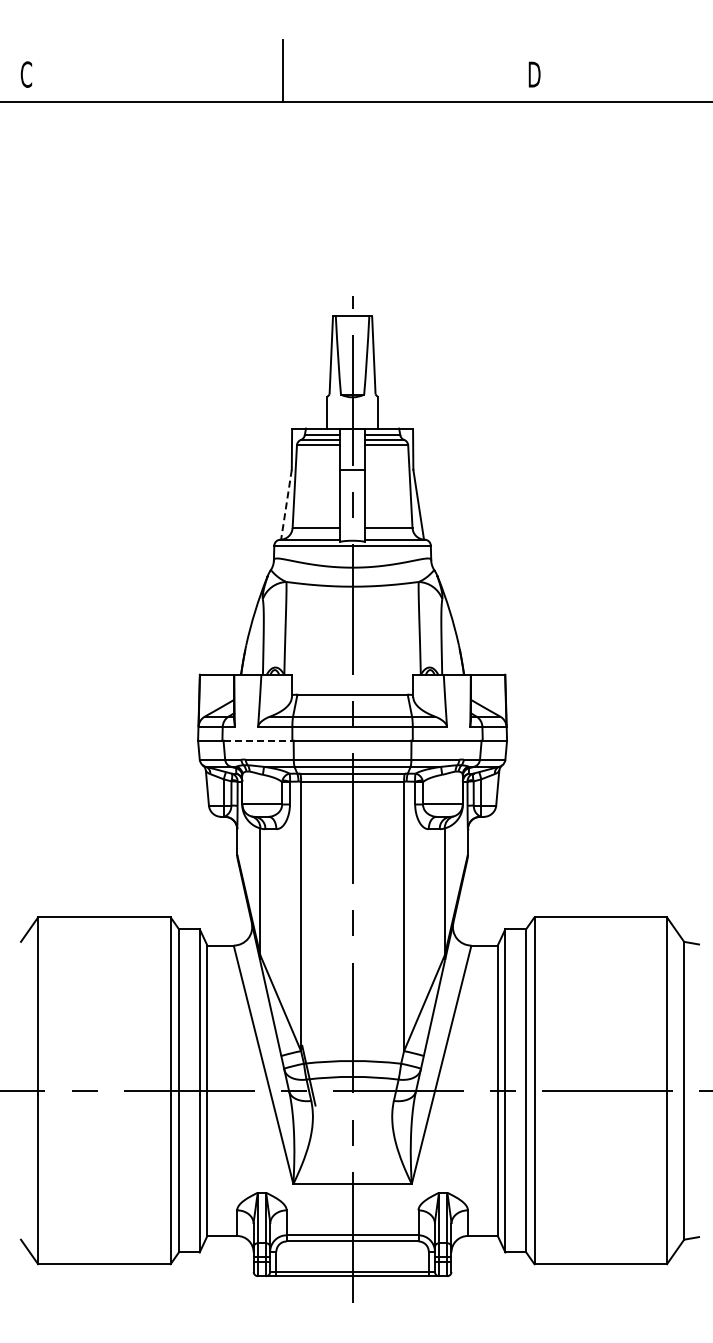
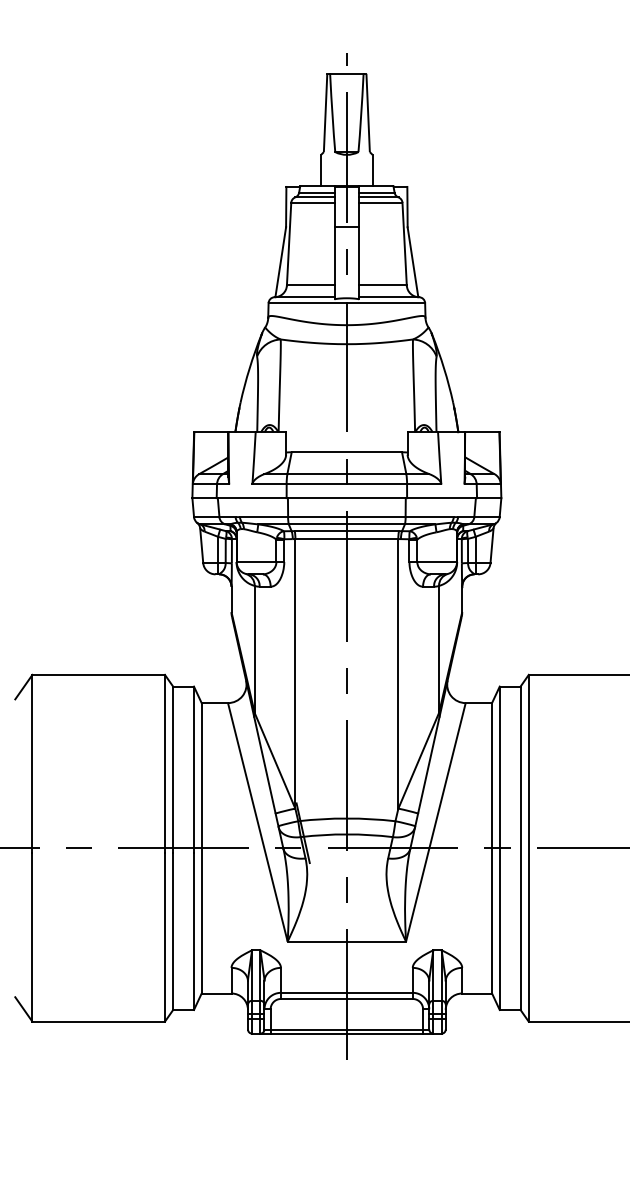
line: (286, 505) -> (280, 263), dashed -> solid
line: (259, 740) -> (253, 498), dashed -> solid

